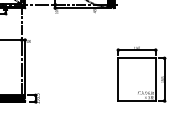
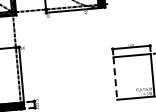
line: (118, 80) -> (115, 79), solid -> dashed

